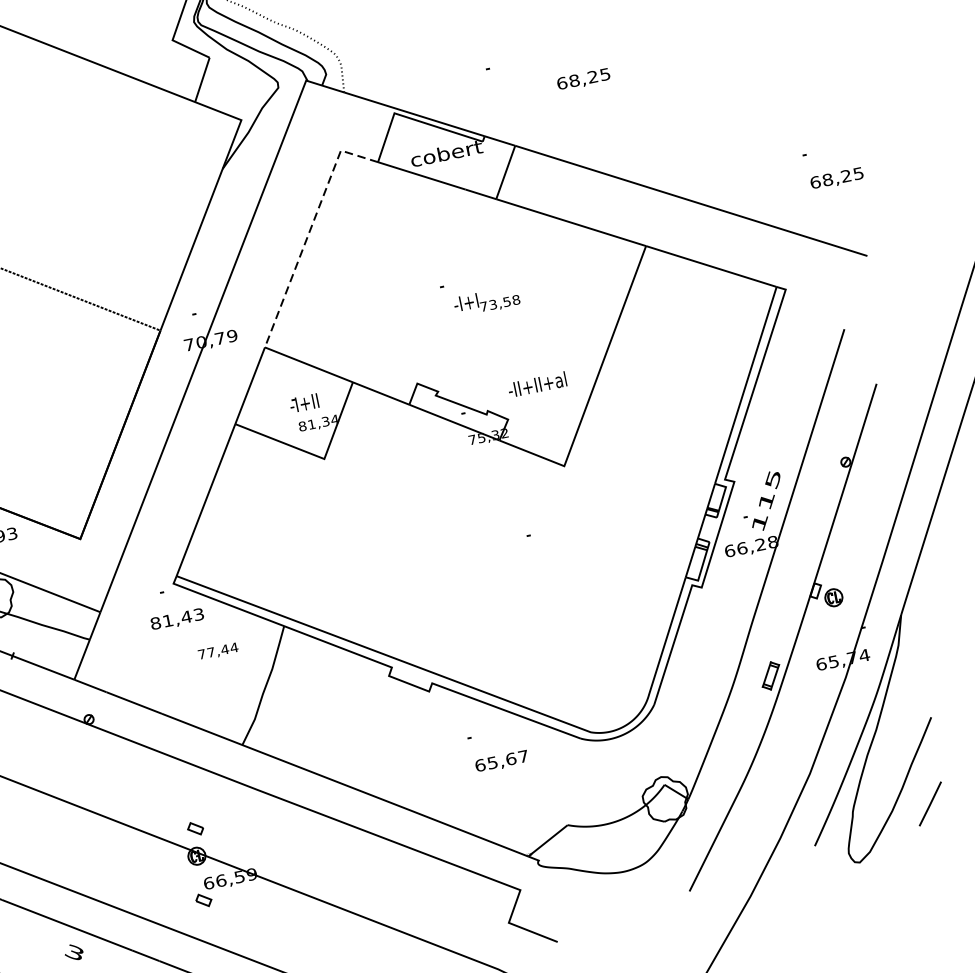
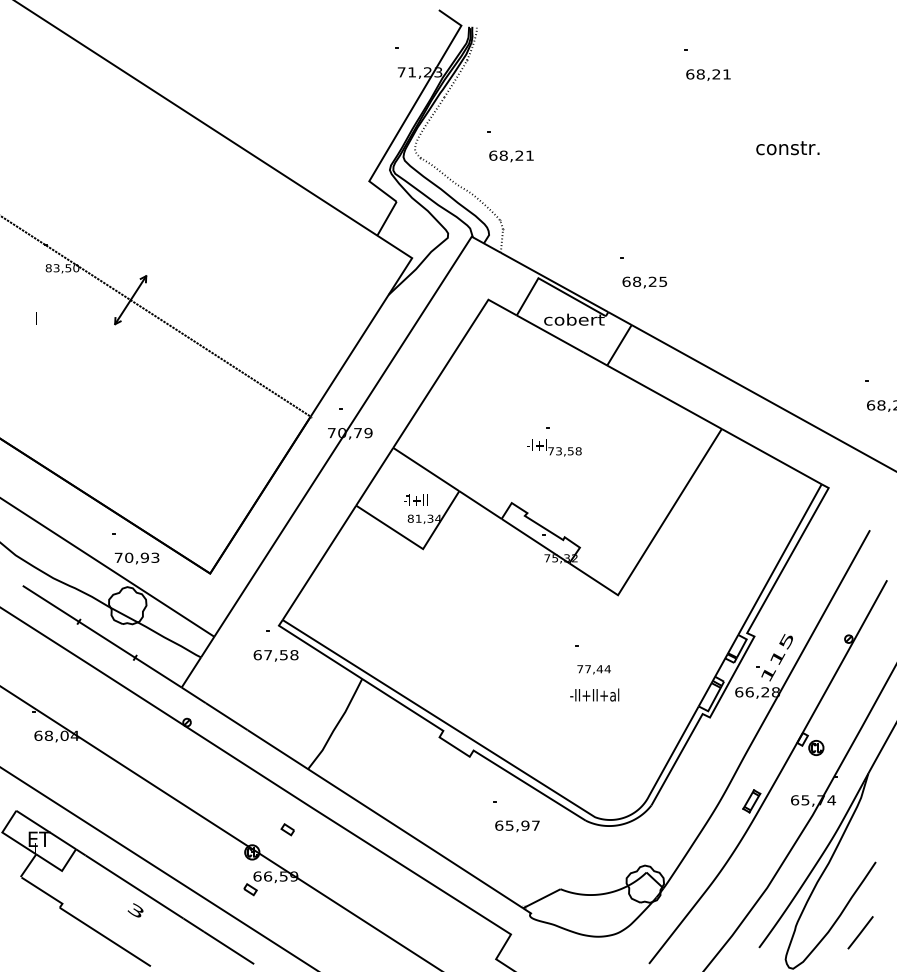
text: (583, 79) -> (644, 282), moved
line: (309, 231) -> (449, 360), dashed -> solid
text: (486, 301) -> (554, 447), moved
text: (536, 384) -> (594, 694), moved
text: (176, 619) -> (275, 655), 81,43 -> 67,58
text: (217, 651) -> (593, 669), moved
text: (511, 758) -> (525, 825), 65,67 -> 65,97
part: (195, 828) -> (287, 829), moved

